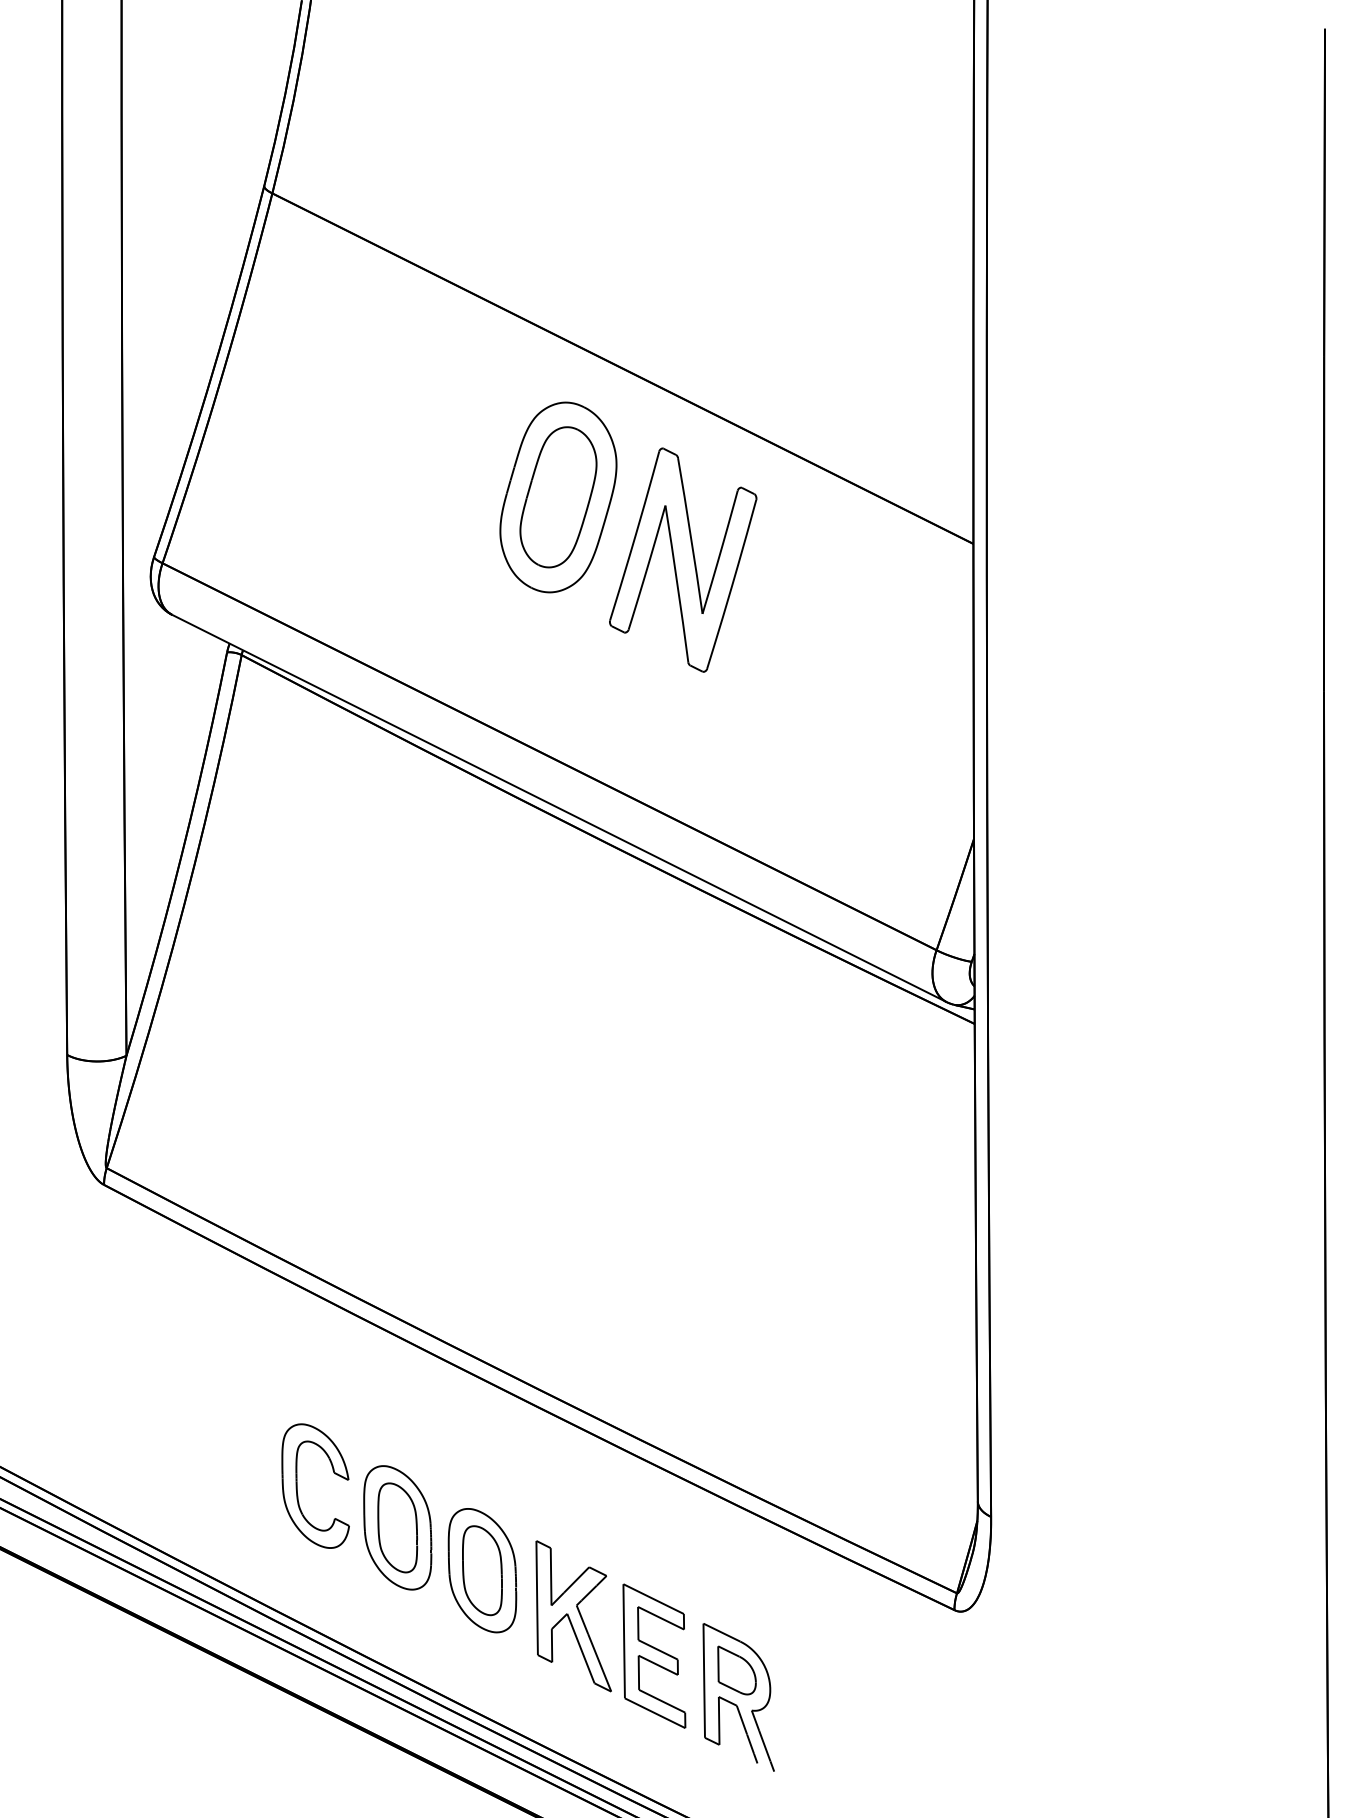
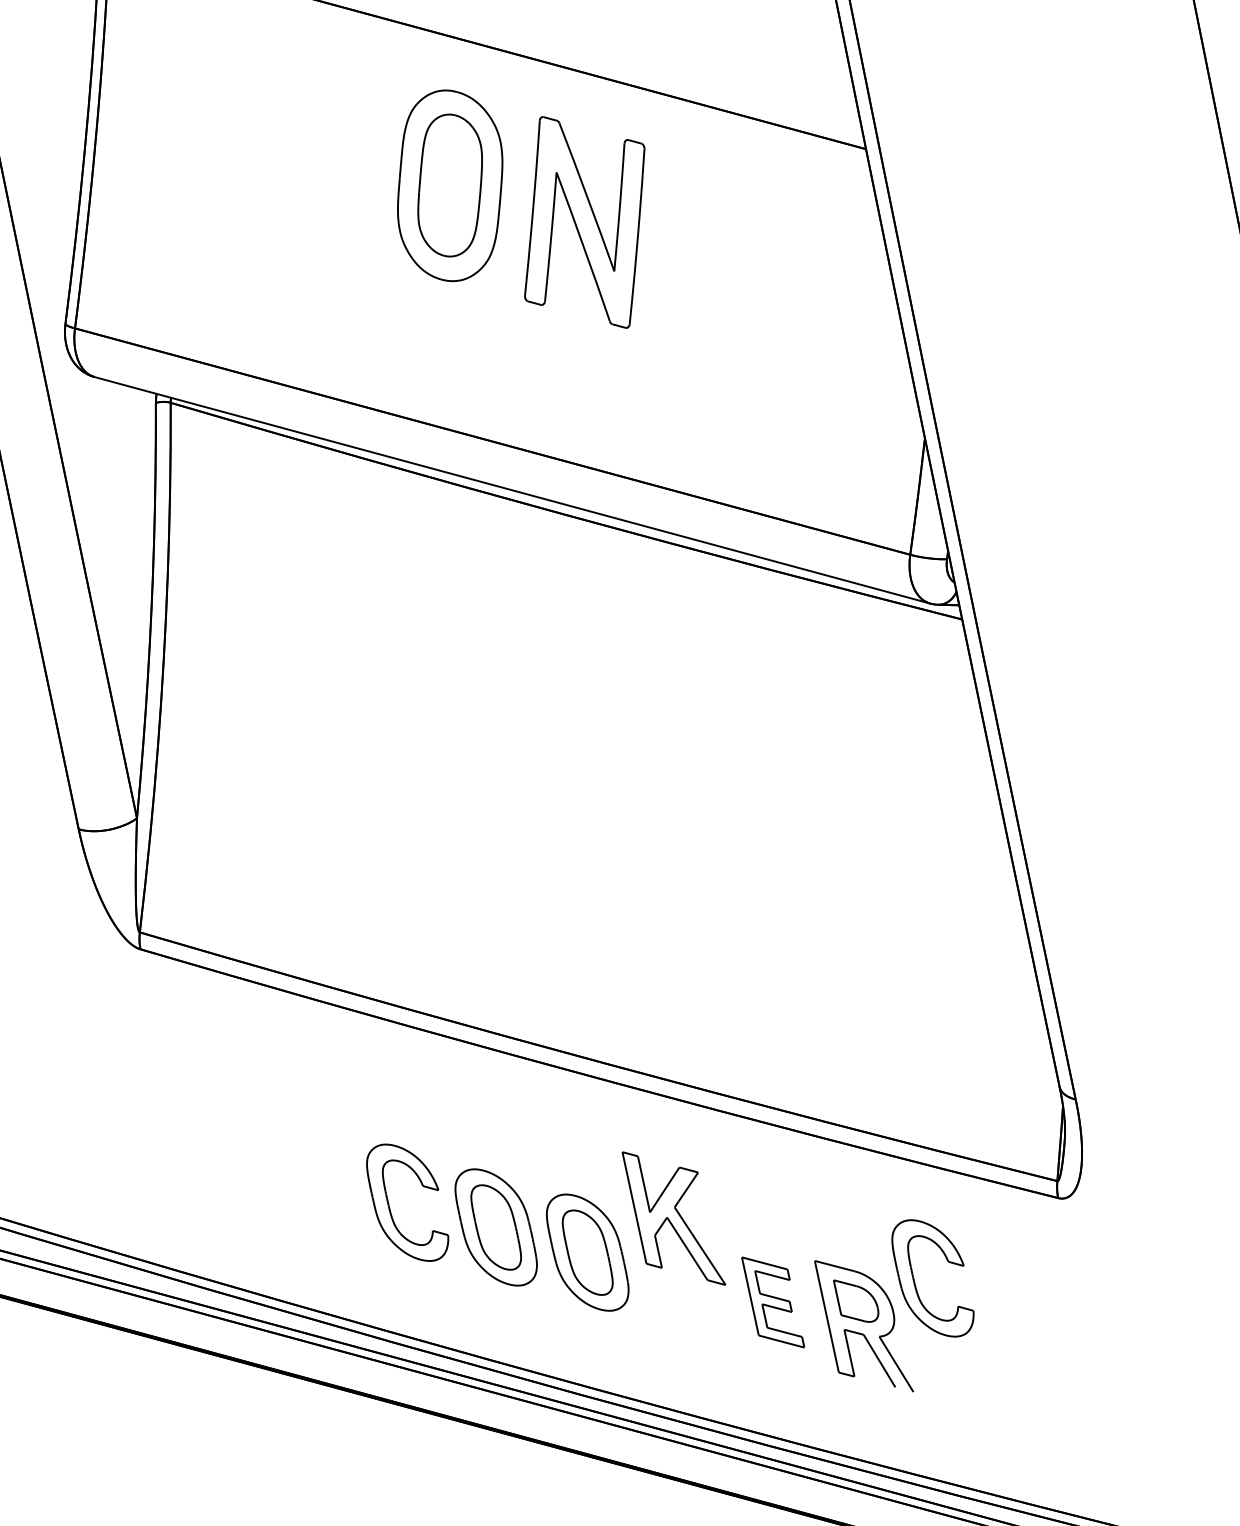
part: (573, 1616) -> (673, 1218), moved
part: (654, 1655) -> (773, 1301), size x0.7
part: (797, 1663) -> (914, 1281), added

